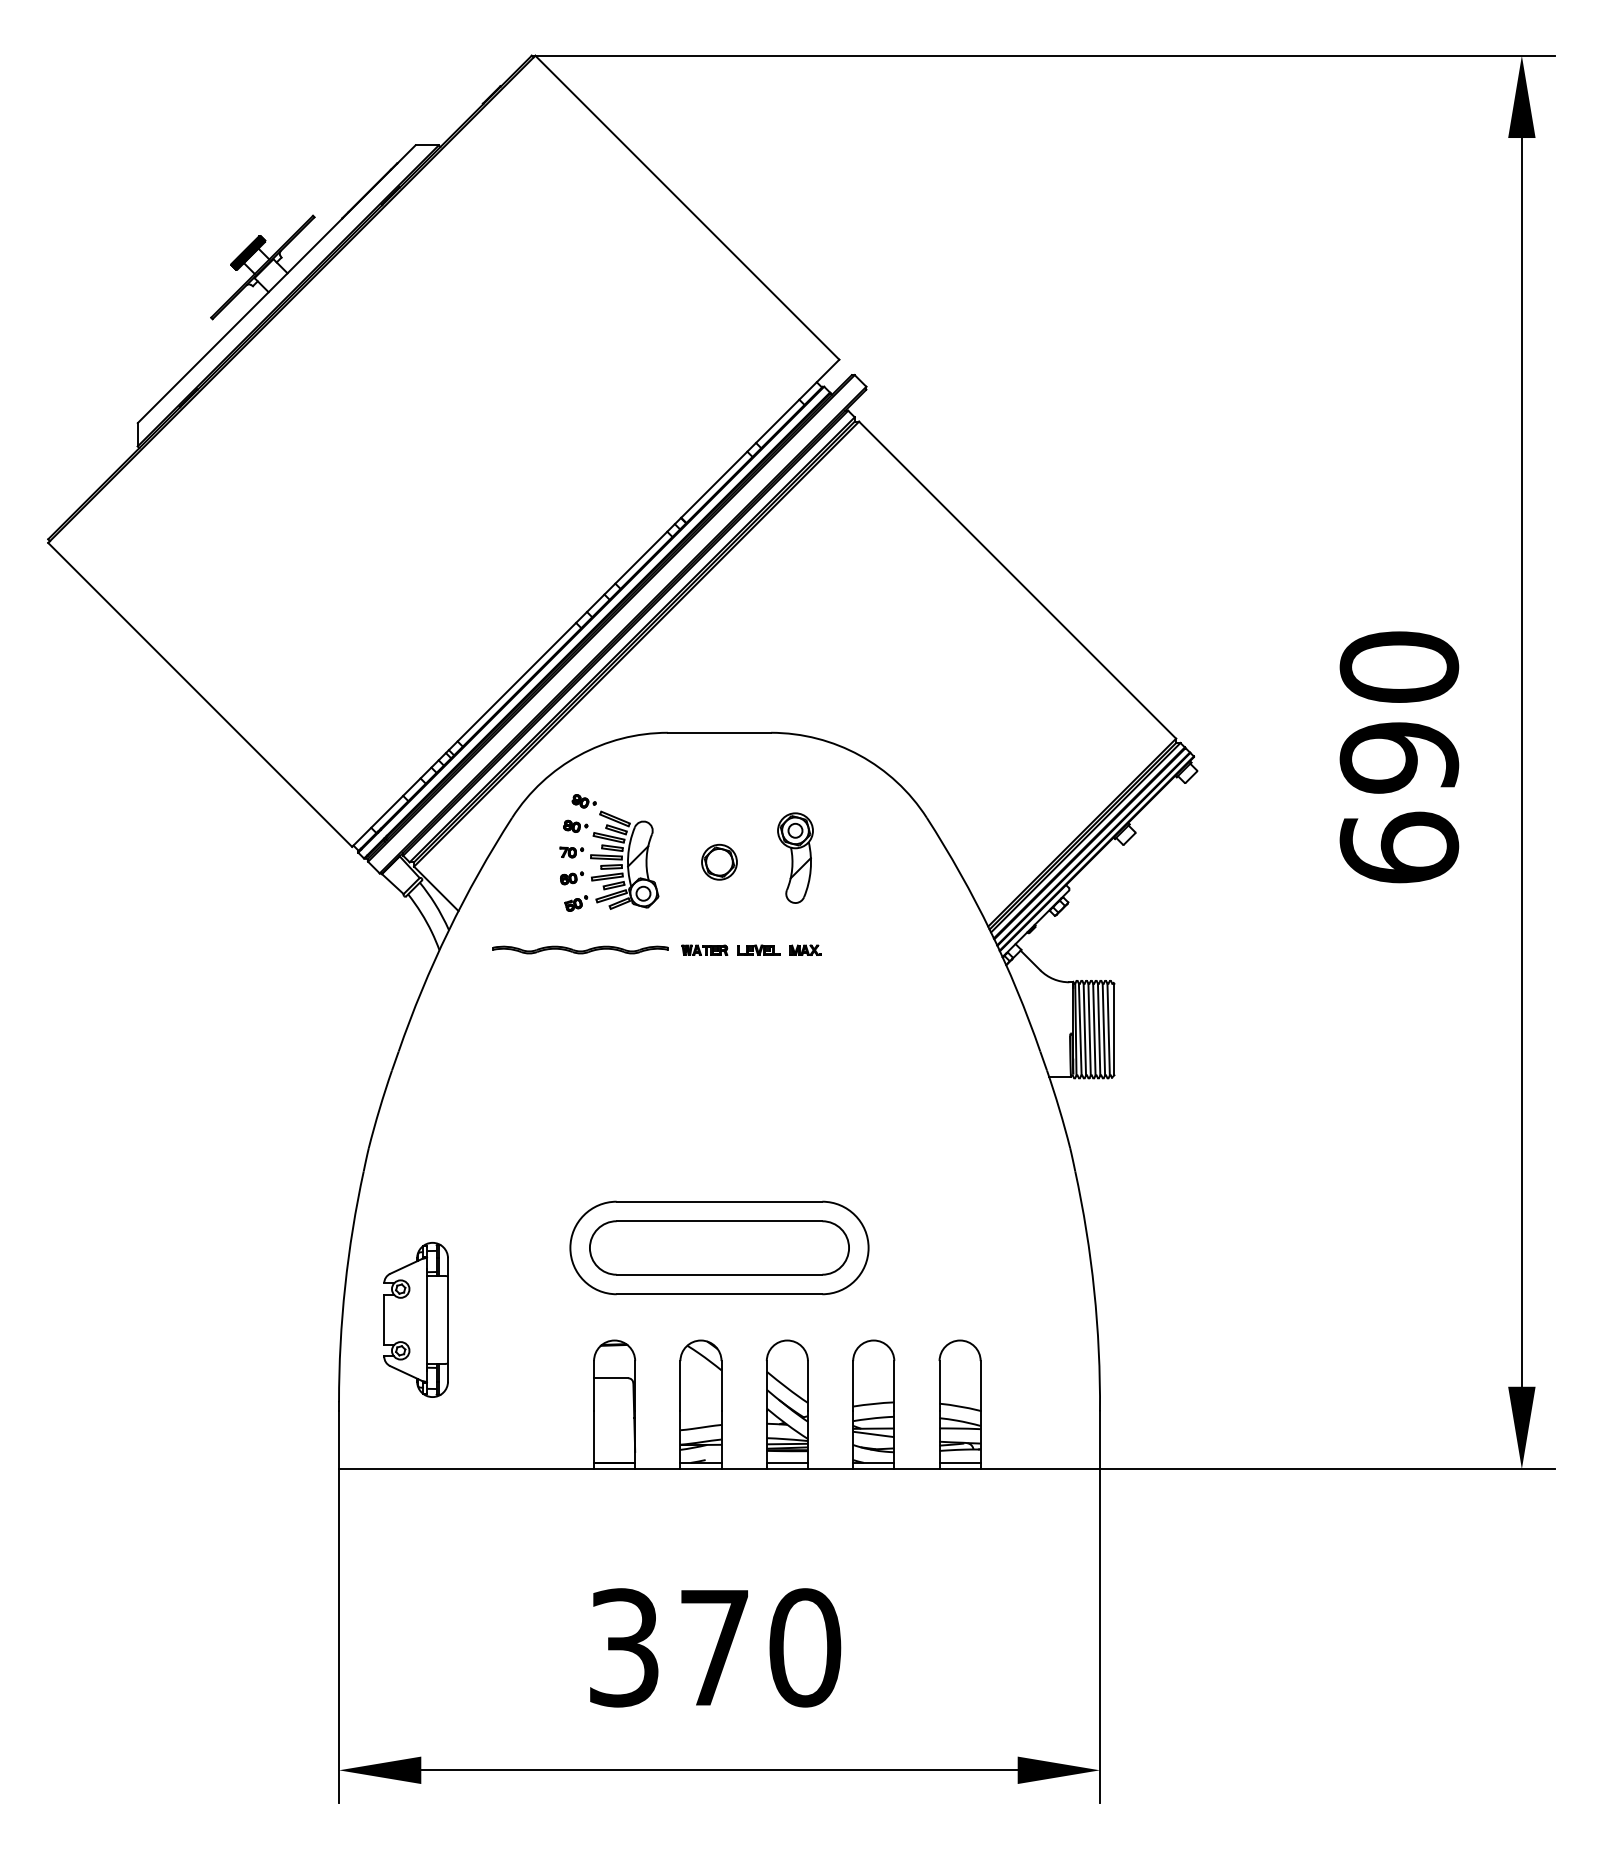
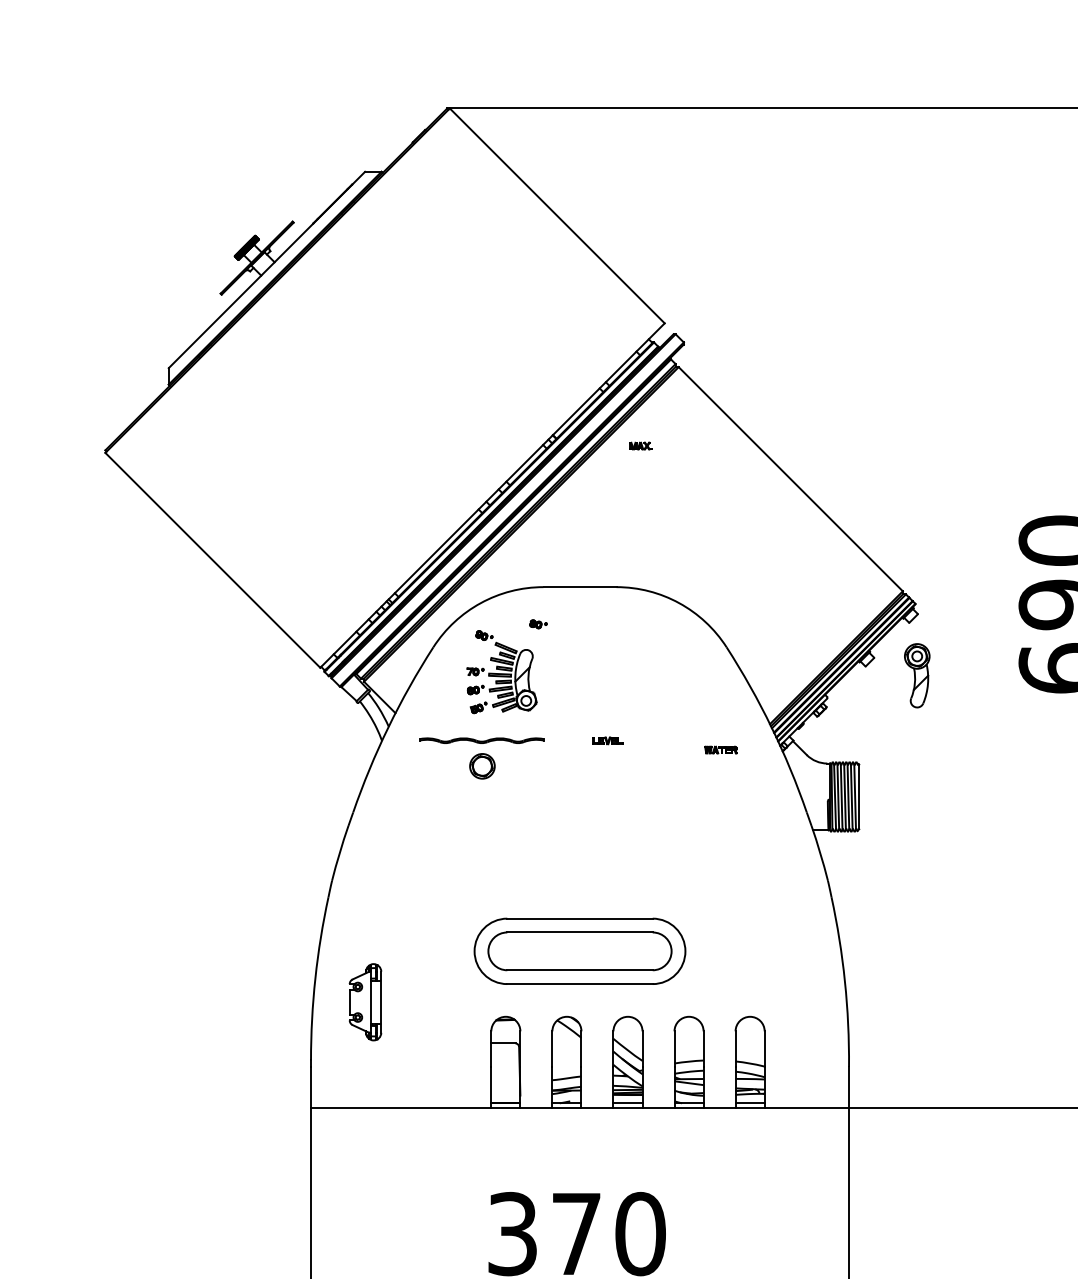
part: (575, 825) -> (538, 623), moved
part: (795, 857) -> (917, 675), moved
part: (719, 861) -> (482, 765), moved
part: (704, 949) -> (720, 749), moved
part: (805, 949) -> (640, 445), moved
part: (415, 1319) -> (365, 1001), size x0.7

